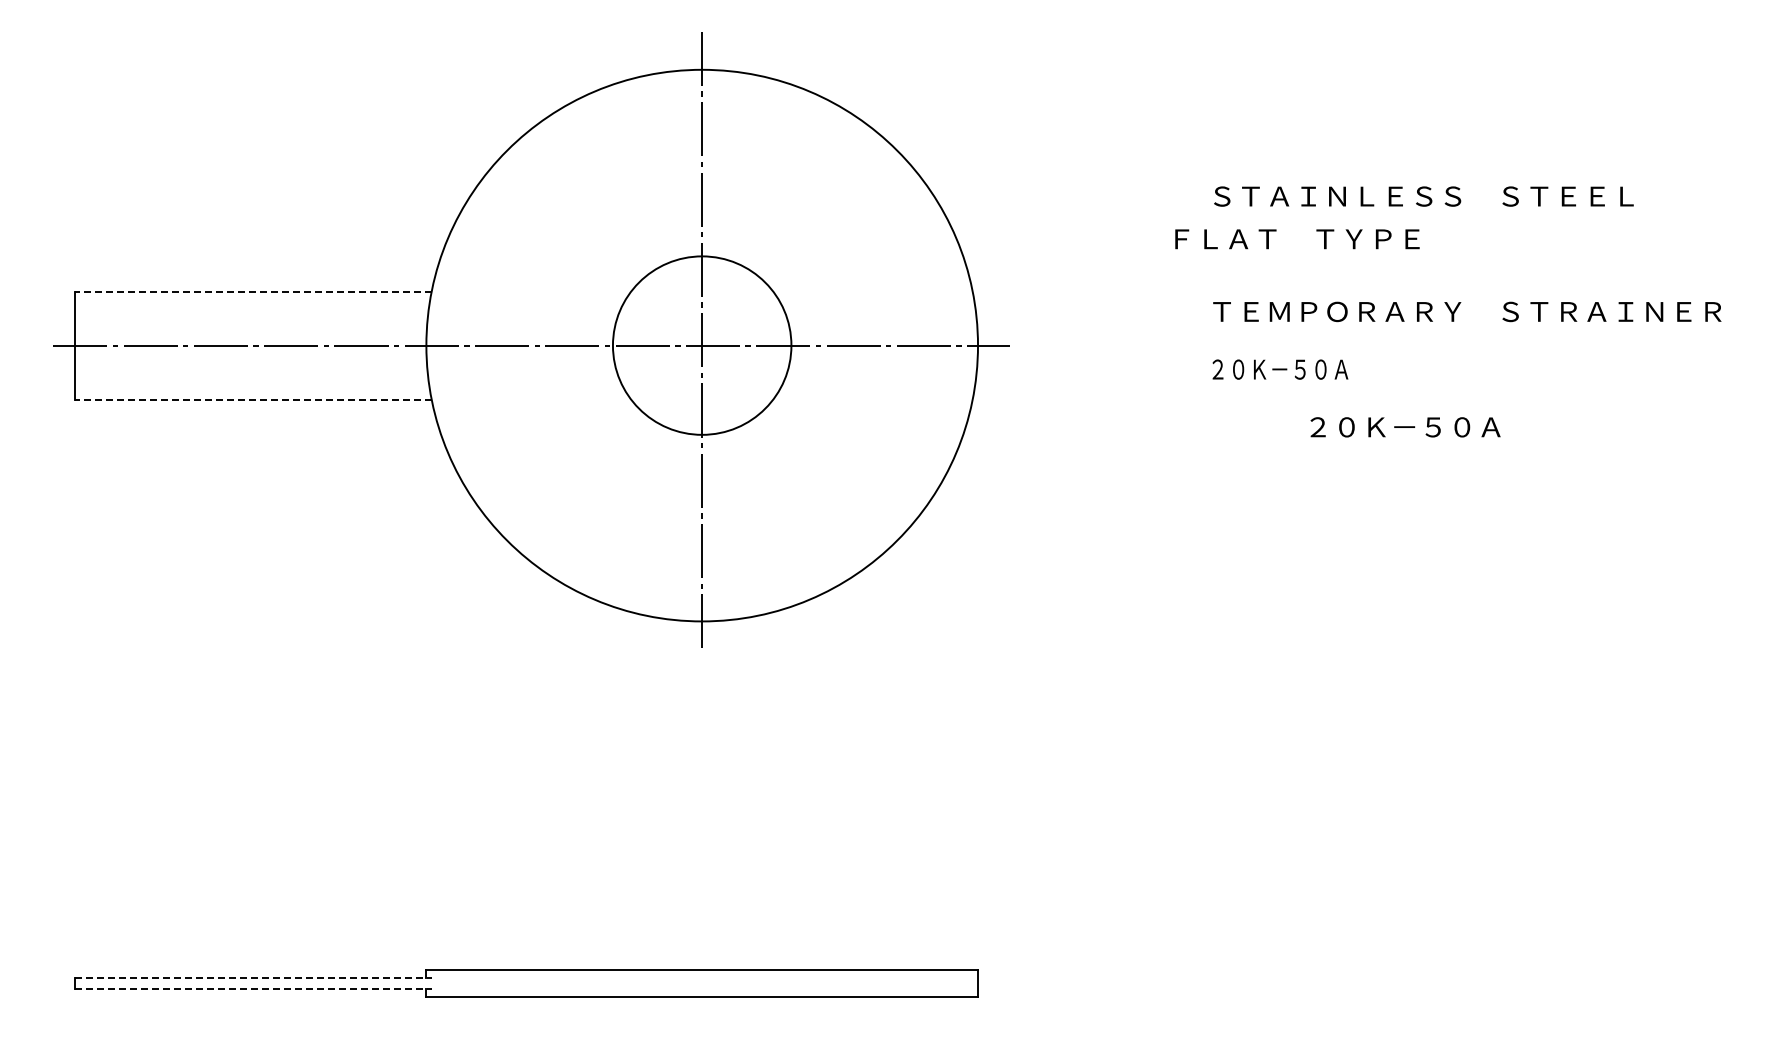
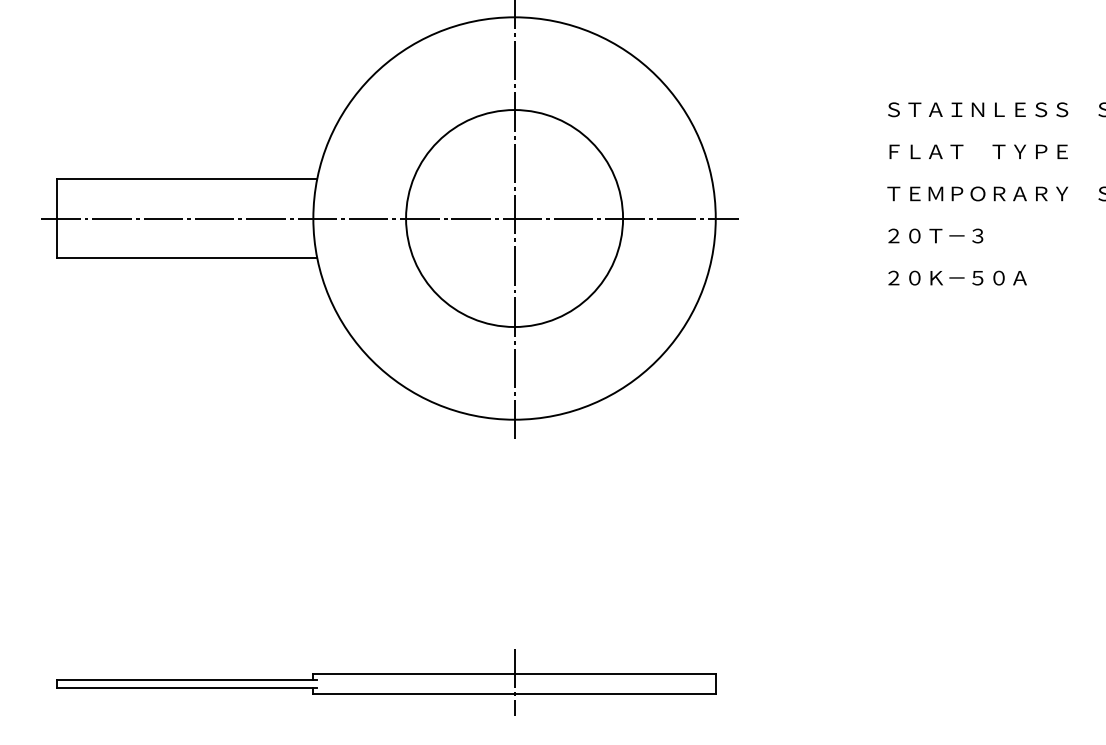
text: (1297, 239) -> (978, 152), moved
line: (252, 291) -> (186, 179), dashed -> solid
circle: (701, 345) -> (514, 218), size x1.67
text: (1280, 369) -> (936, 235), ２０Ｋ－５０Ａ -> ２０Ｔ－３
line: (252, 399) -> (186, 257), dashed -> solid
text: (1405, 427) -> (957, 278), moved
line: (253, 978) -> (187, 680), dashed -> solid
line: (702, 981) -> (514, 682), added
line: (253, 989) -> (187, 688), dashed -> solid

